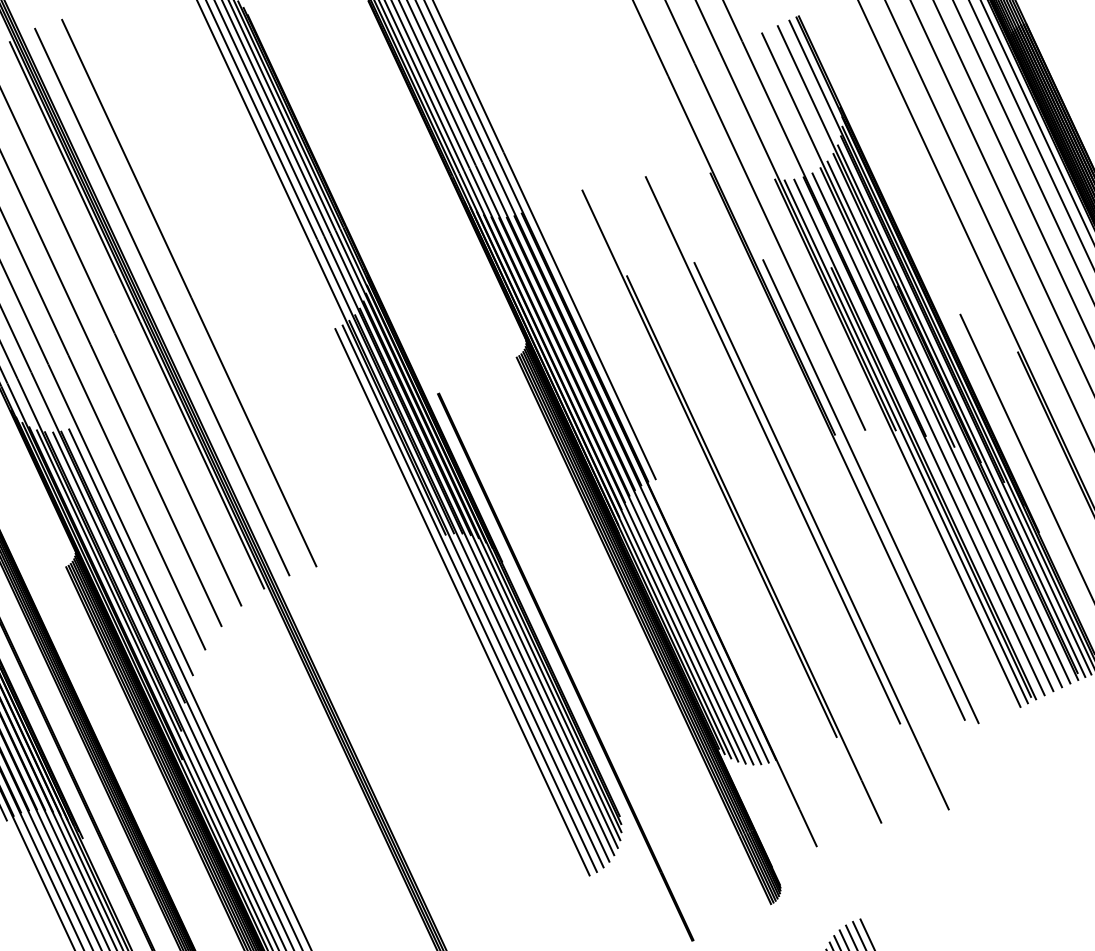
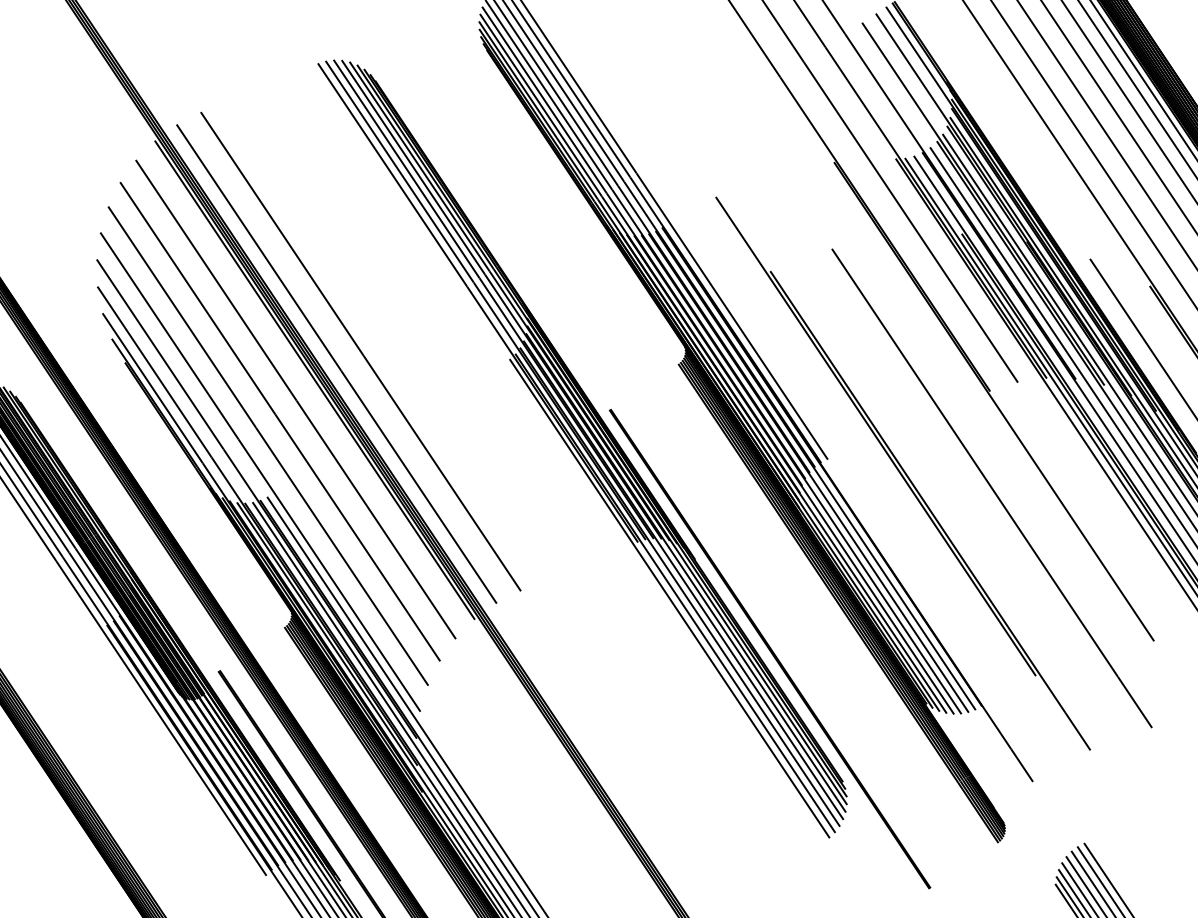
line: (772, 450) -> (933, 414), removed
line: (870, 491) -> (1031, 439), removed
line: (462, 601) -> (663, 602), removed

